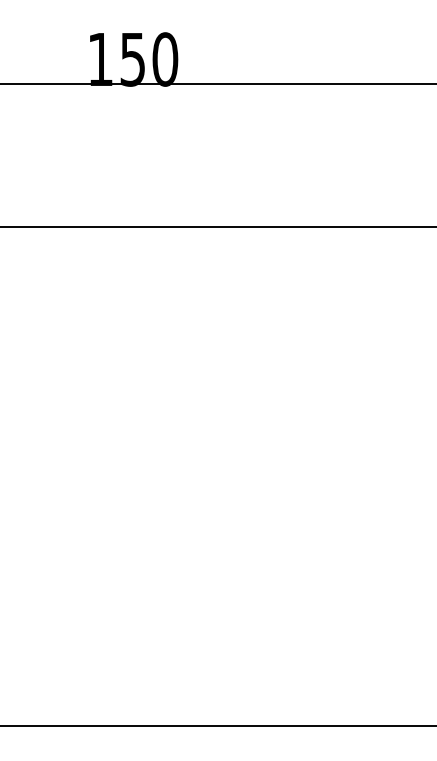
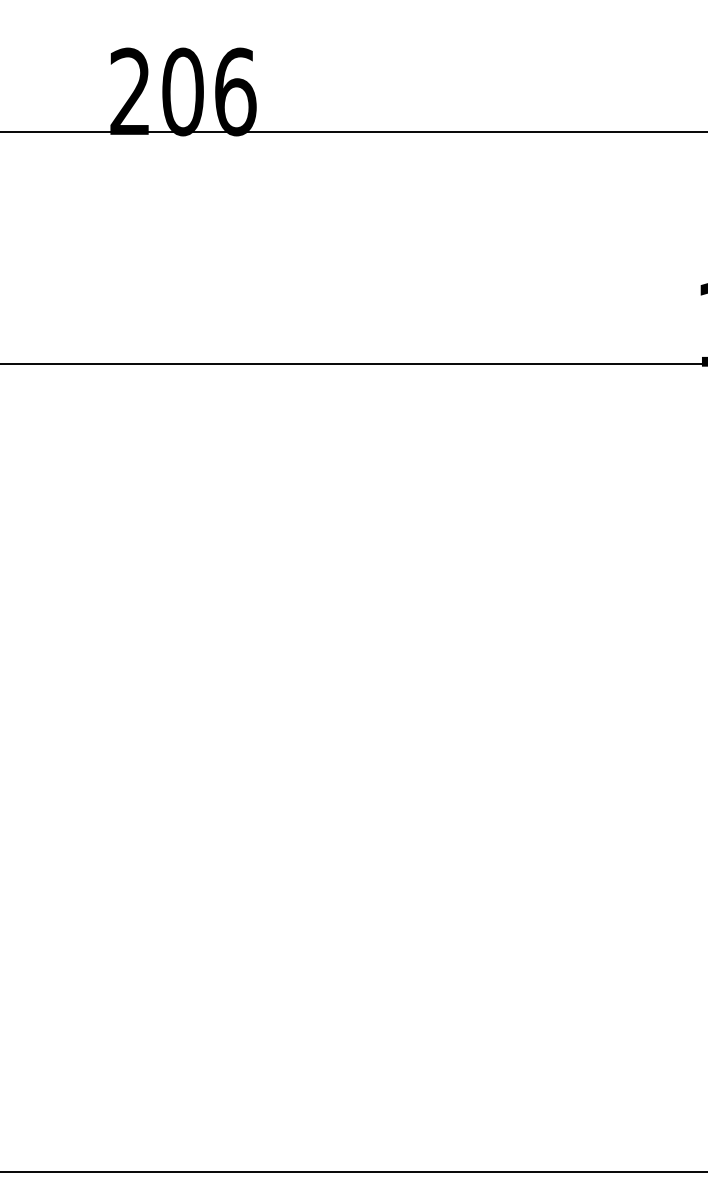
text: (133, 59) -> (183, 91), 150 -> 206

